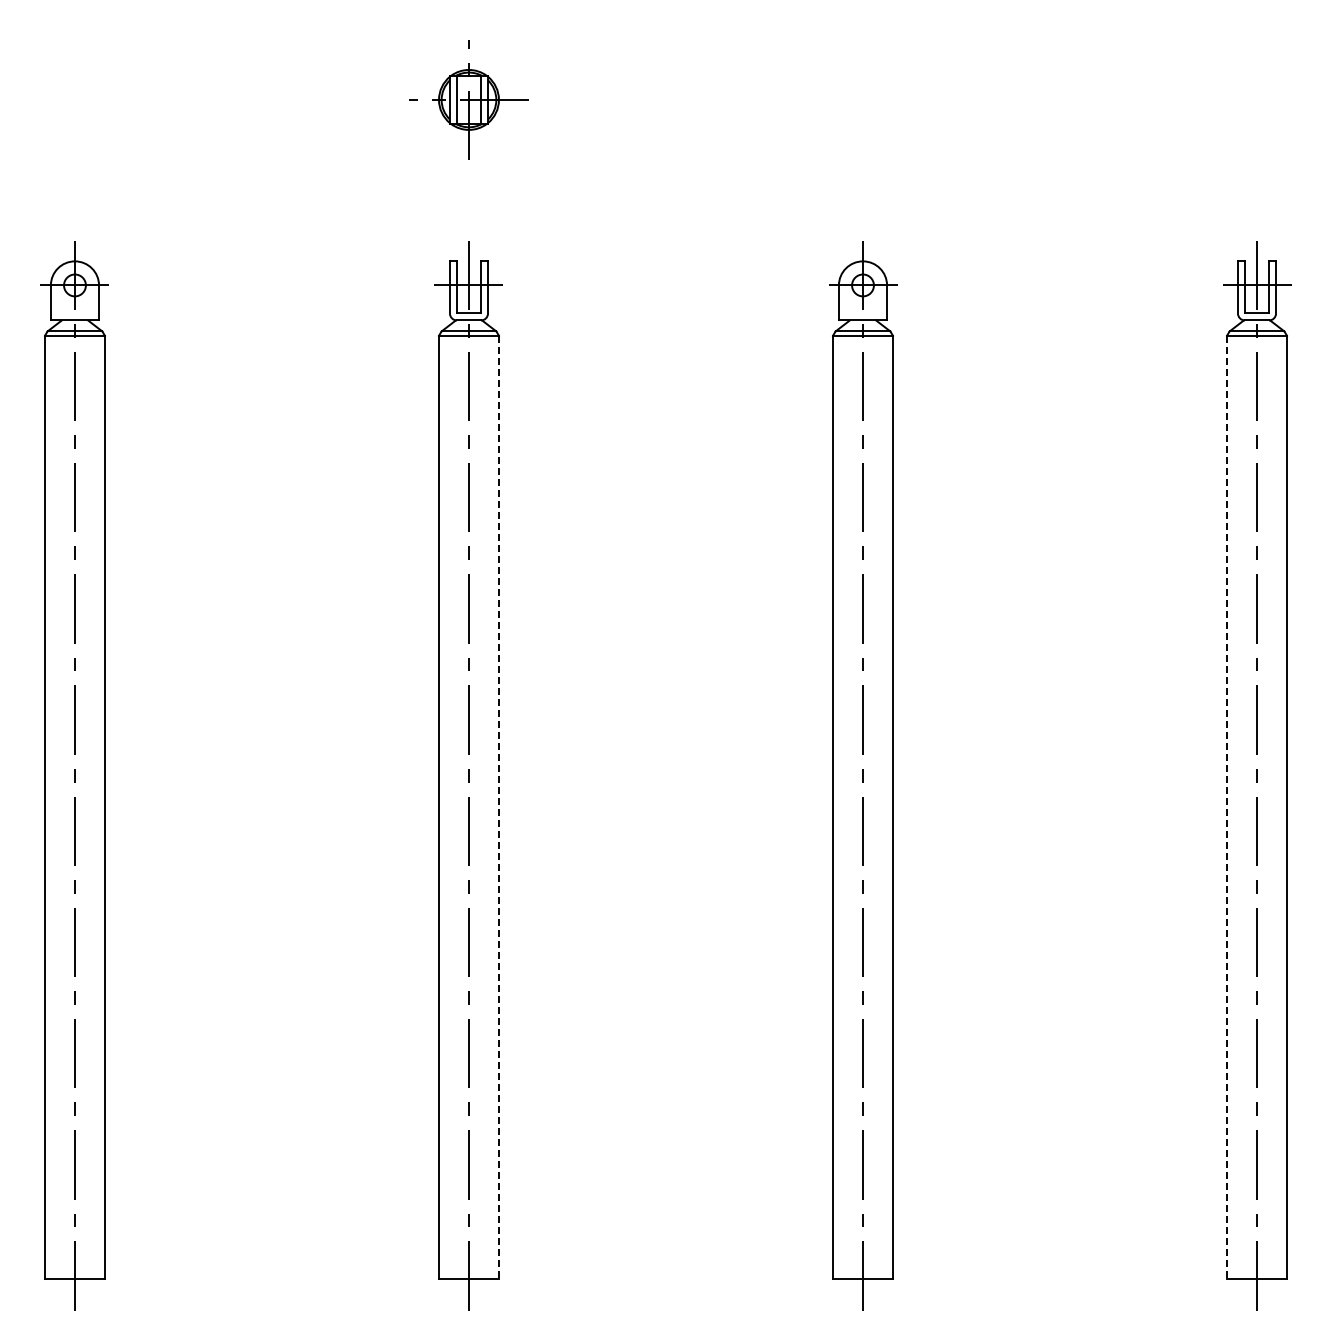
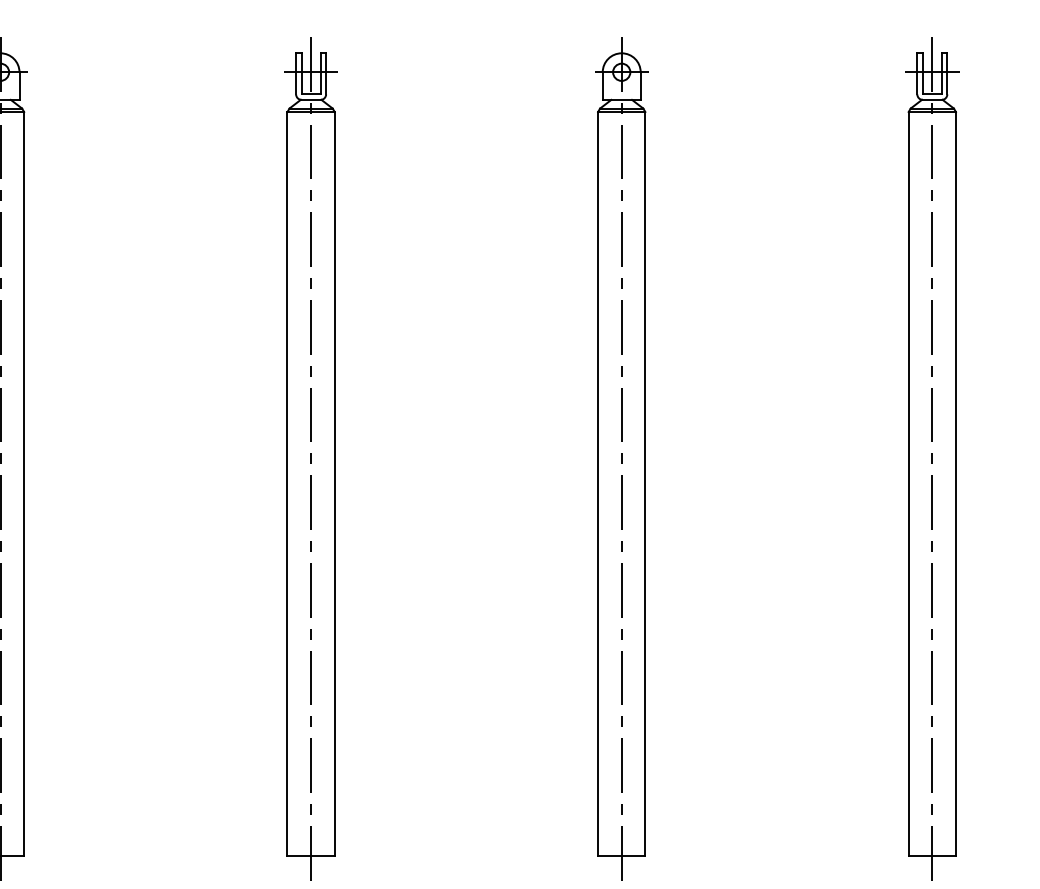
line: (498, 807) -> (334, 483), dashed -> solid
line: (1227, 807) -> (909, 483), dashed -> solid

